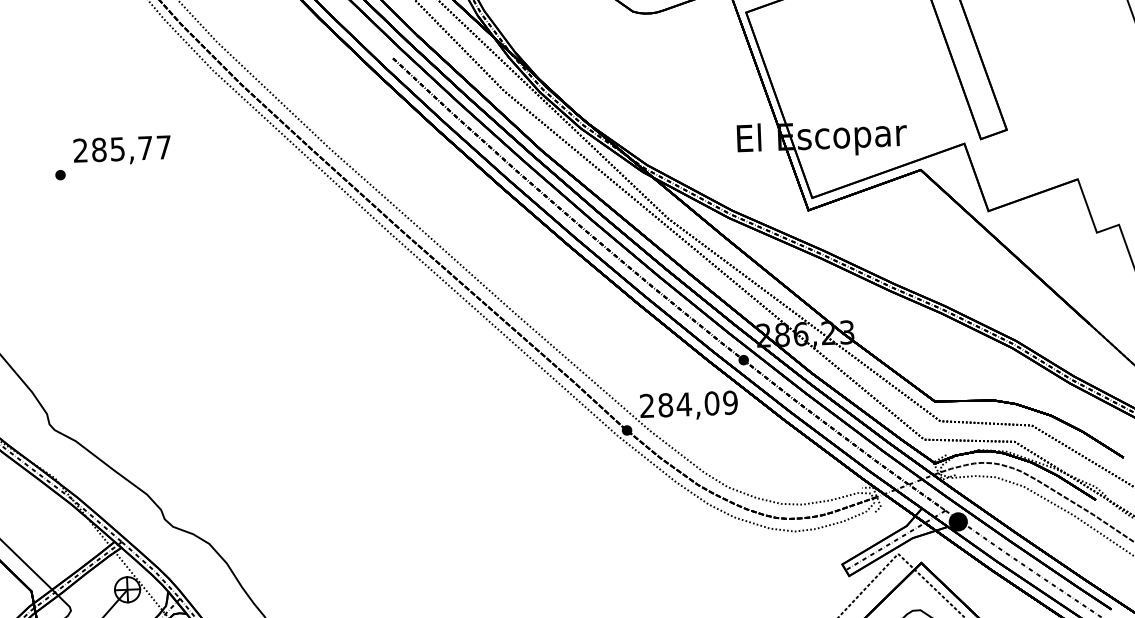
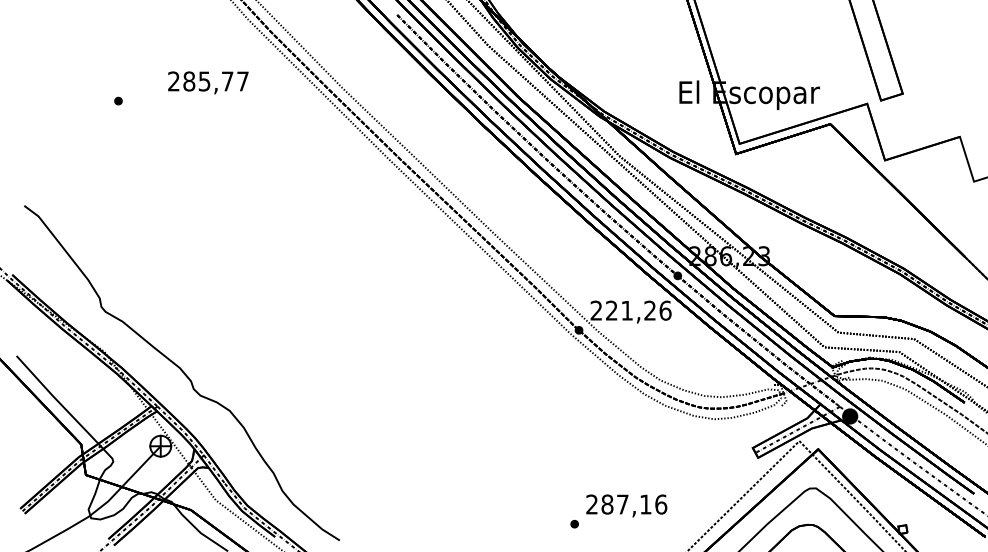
text: (122, 150) -> (208, 82), moved
text: (697, 403) -> (638, 310), 284,09 -> 221,26

